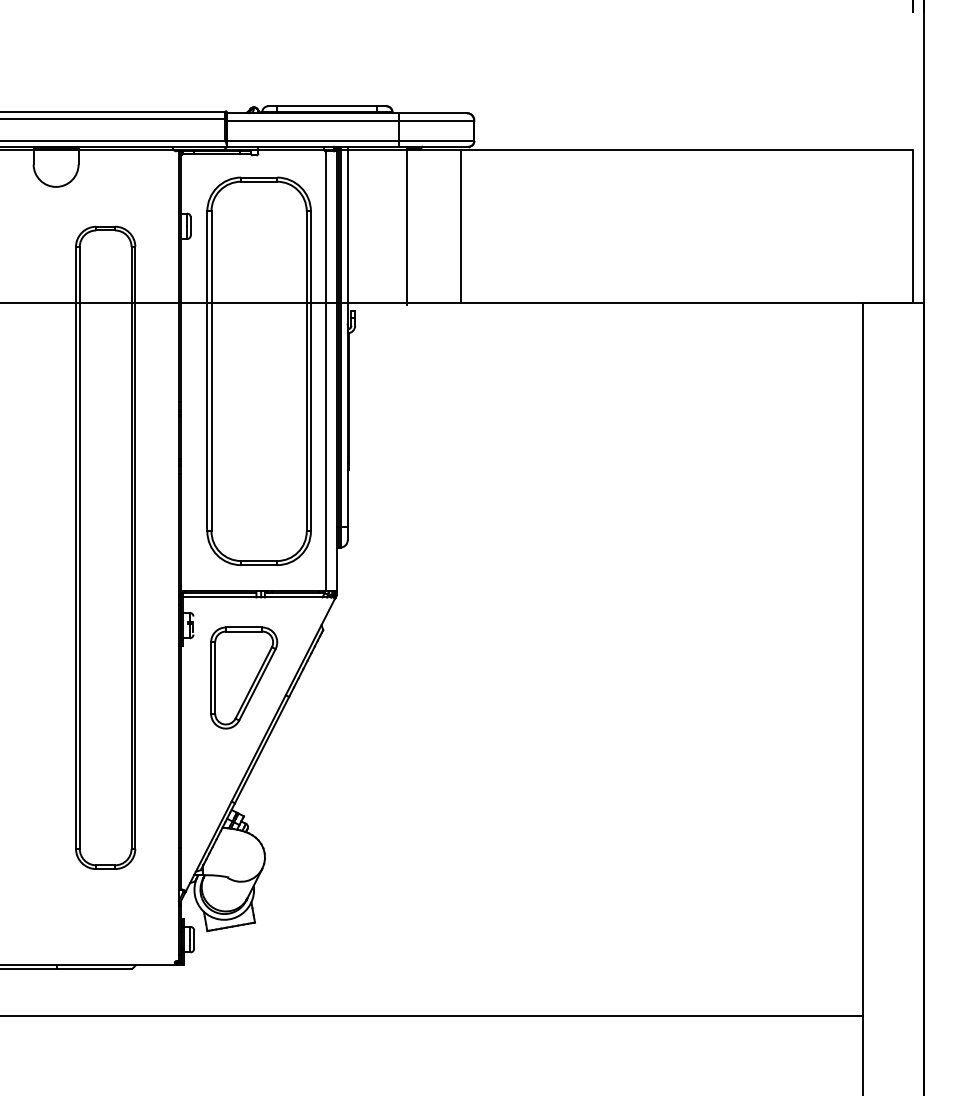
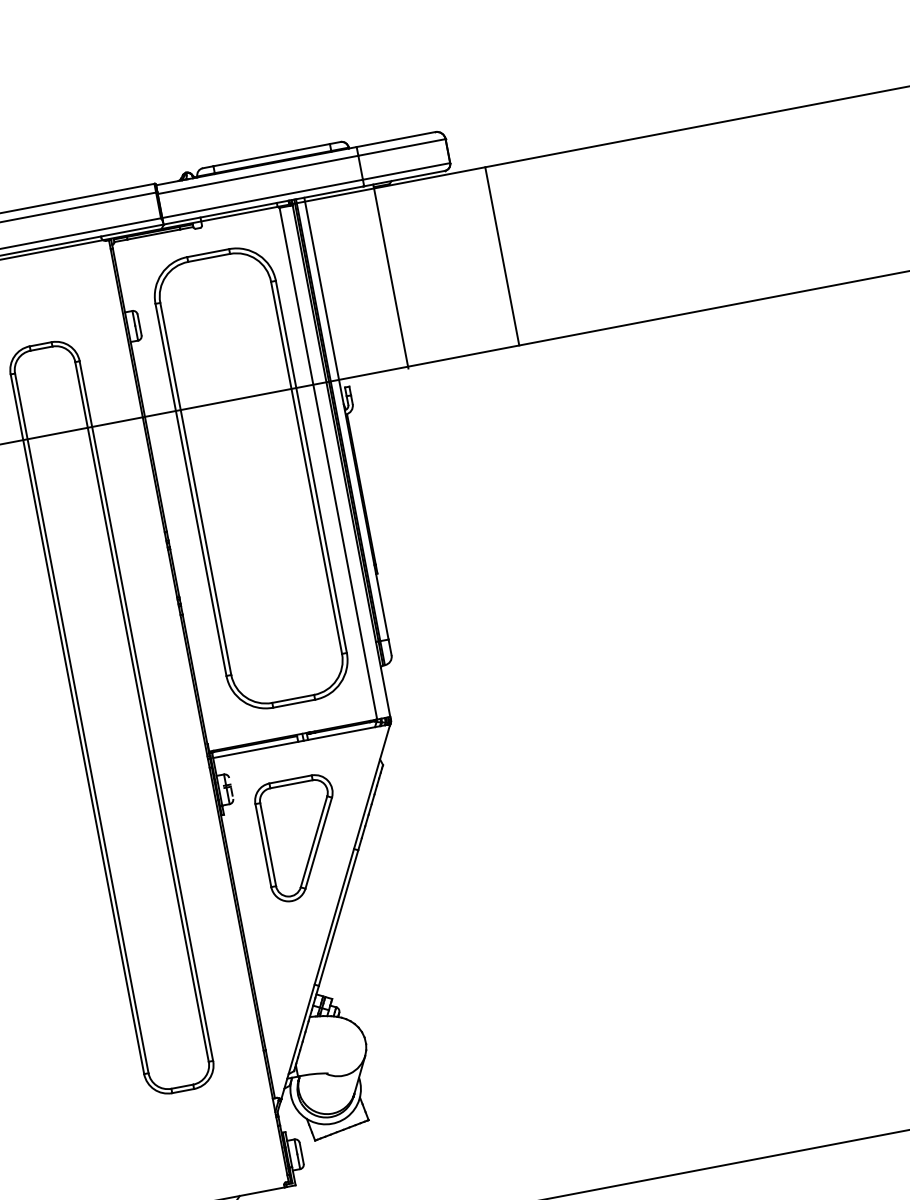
line: (460, 226) -> (501, 256), moved

